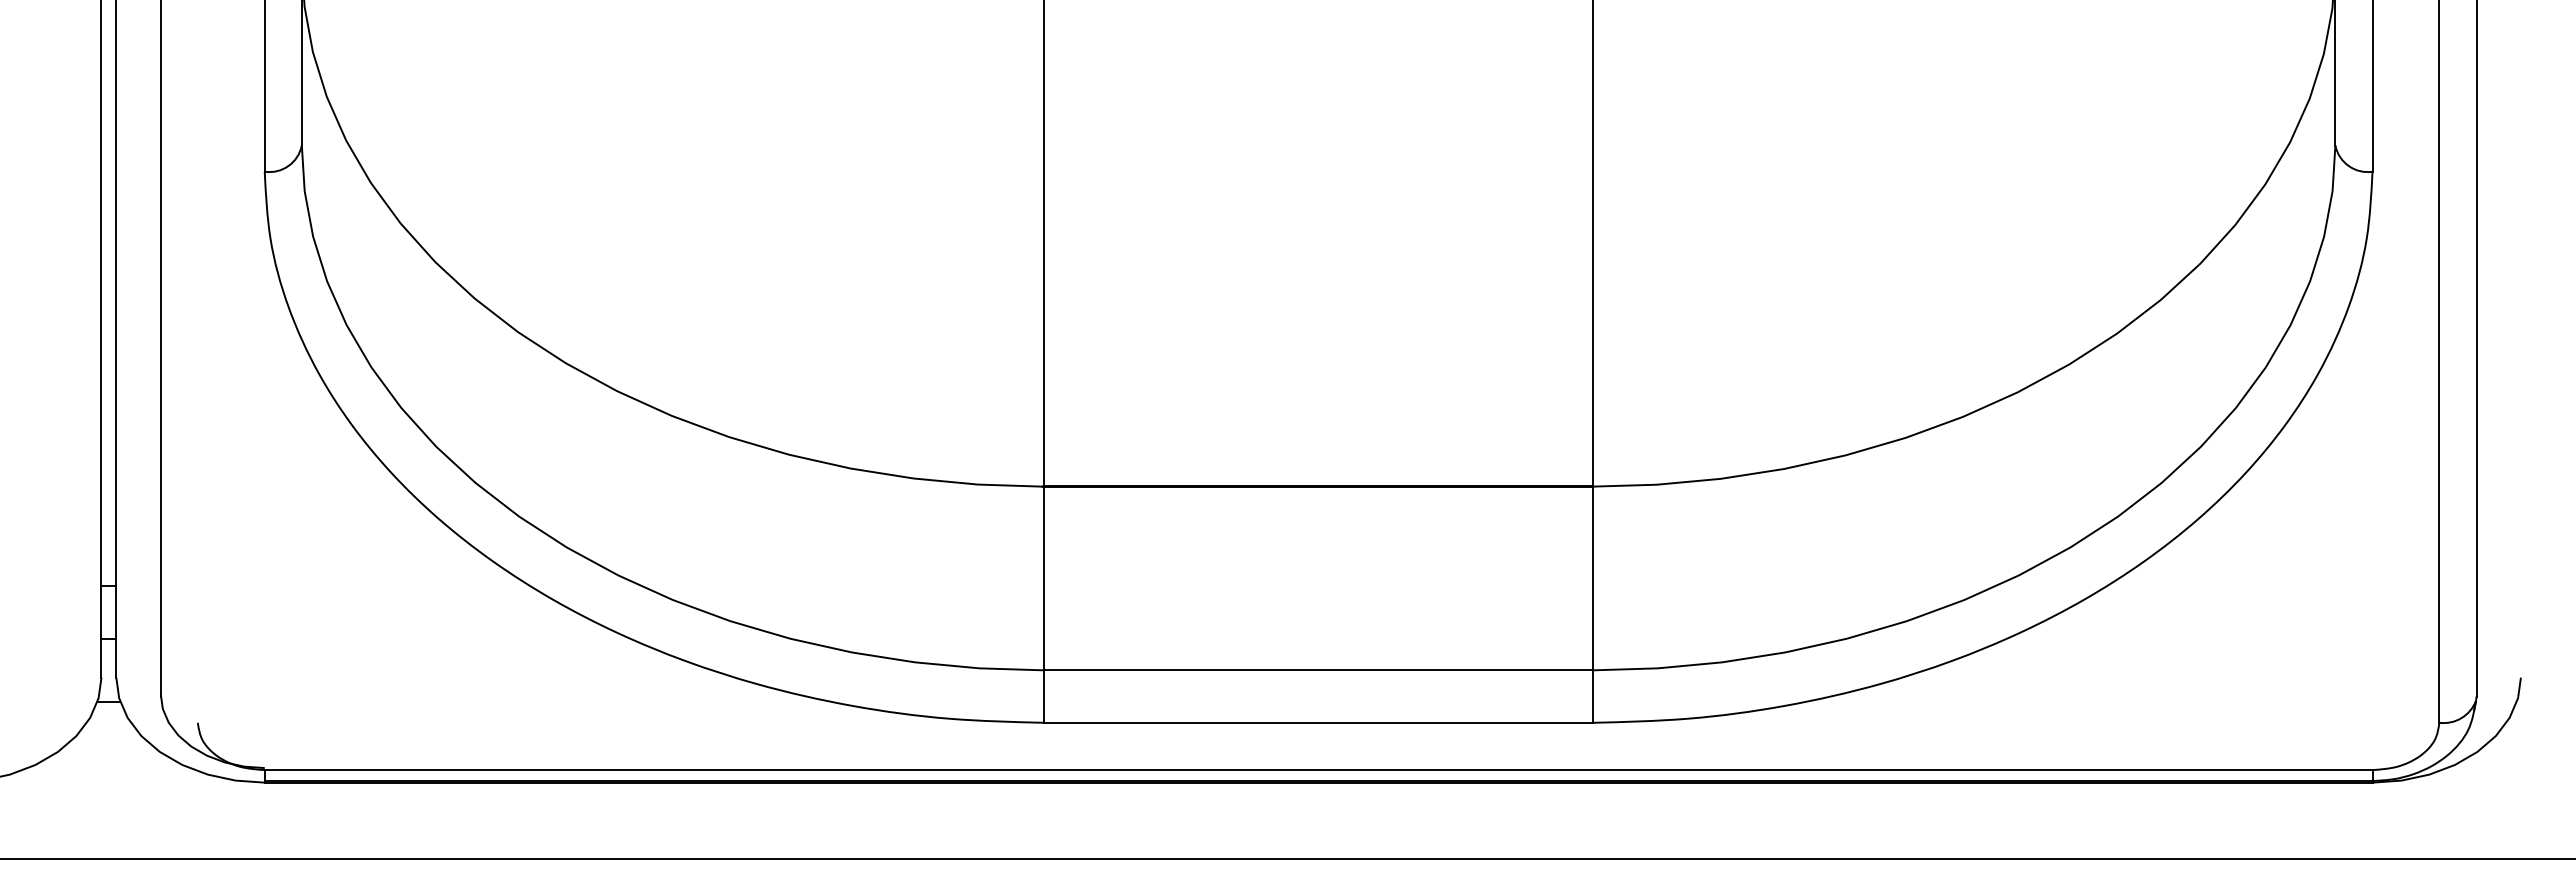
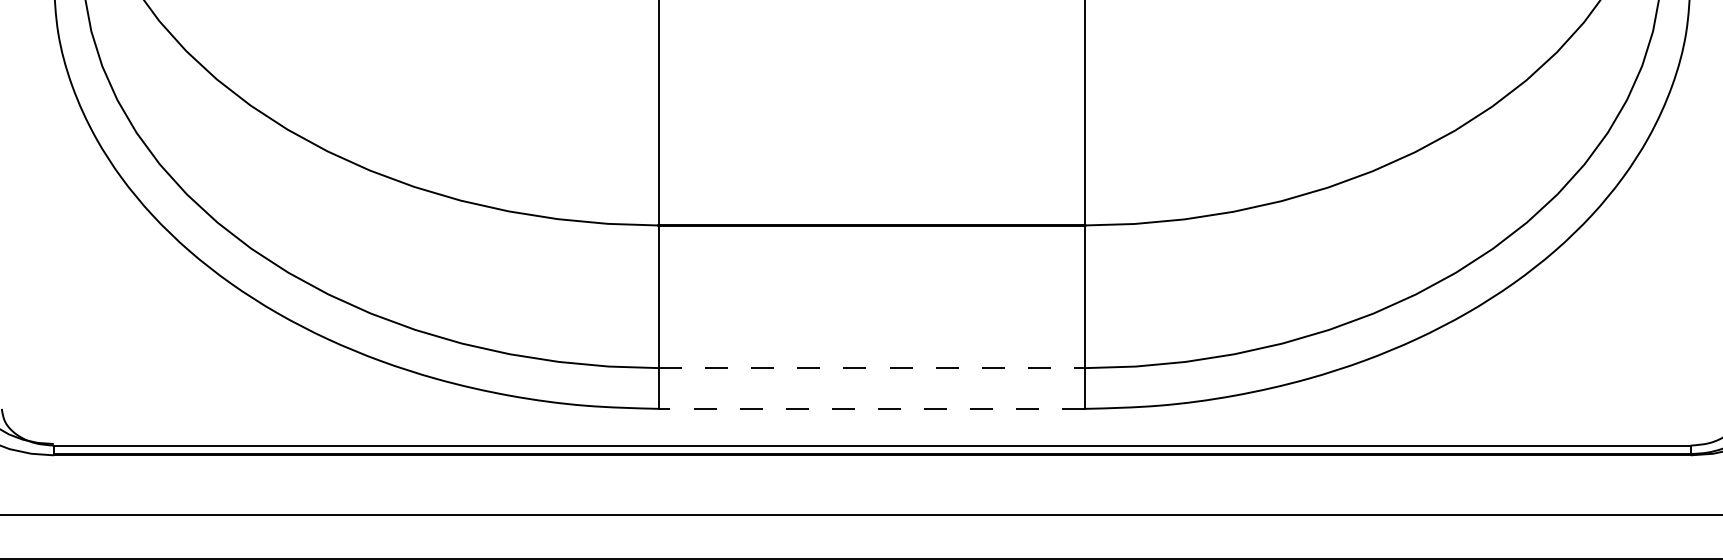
line: (1318, 670) -> (872, 368), solid -> dashed
line: (1318, 722) -> (872, 408), solid -> dashed

